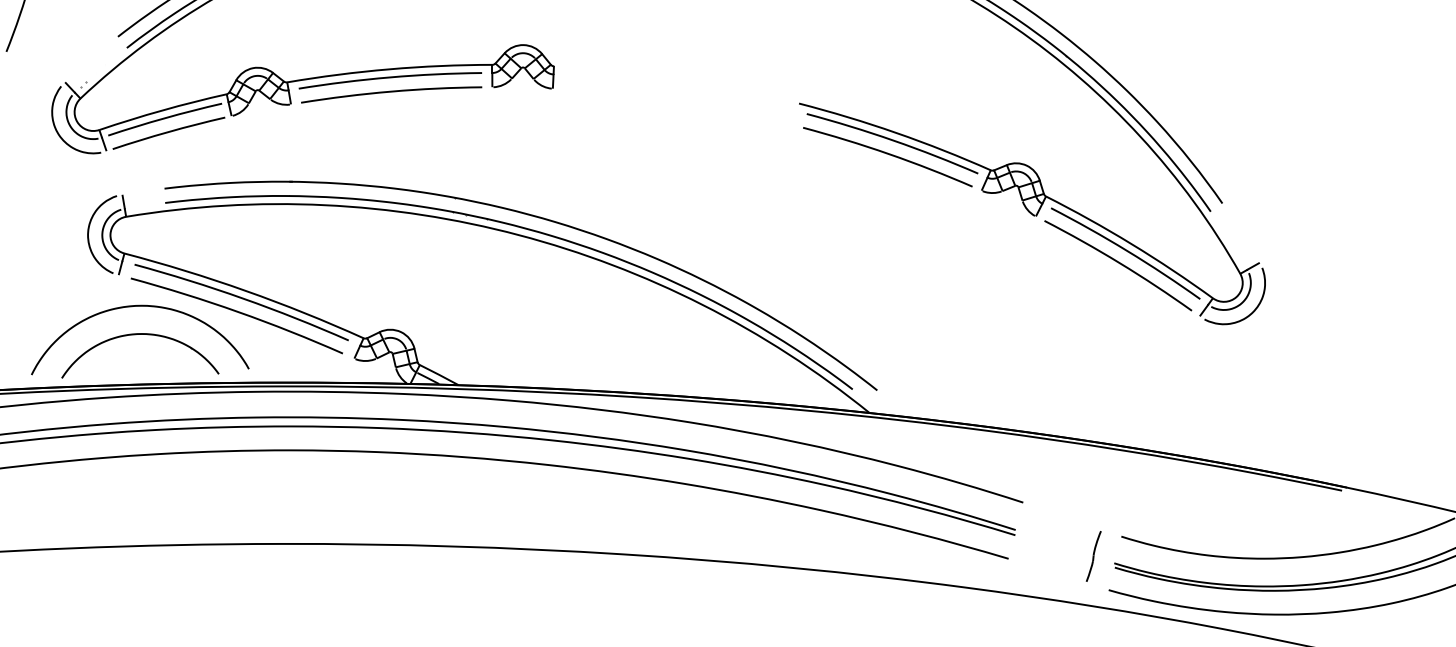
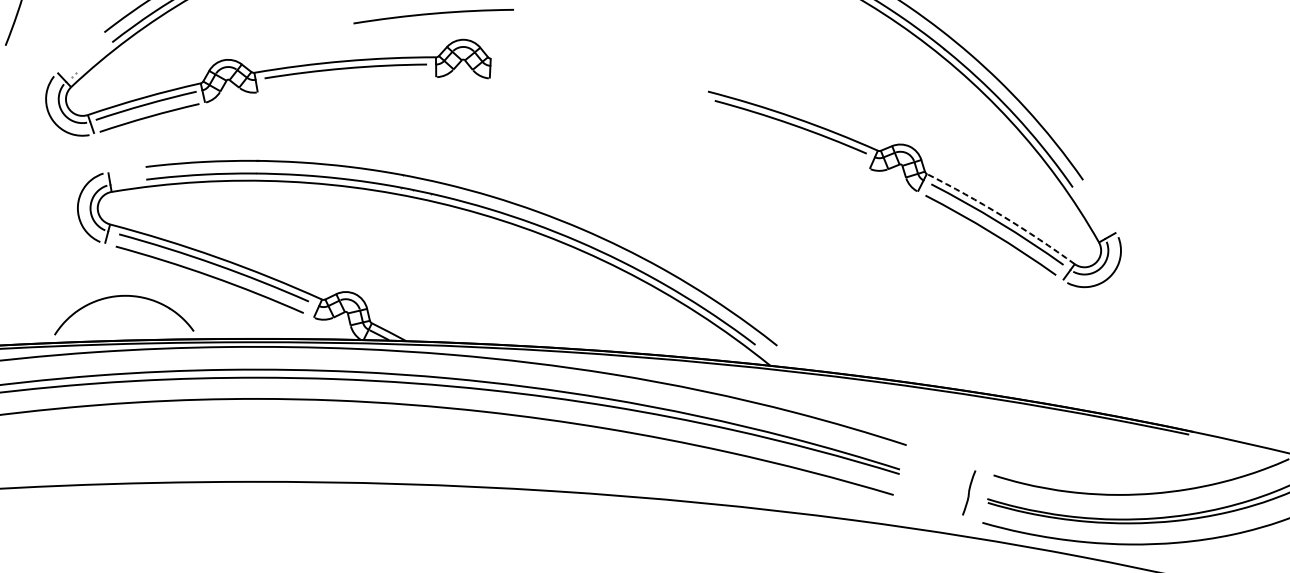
curve: (391, 92) -> (433, 14), moved
curve: (889, 155) -> (788, 137), removed
arc: (1131, 244) -> (1002, 216), solid -> dashed
curve: (140, 306) -> (124, 271), removed

